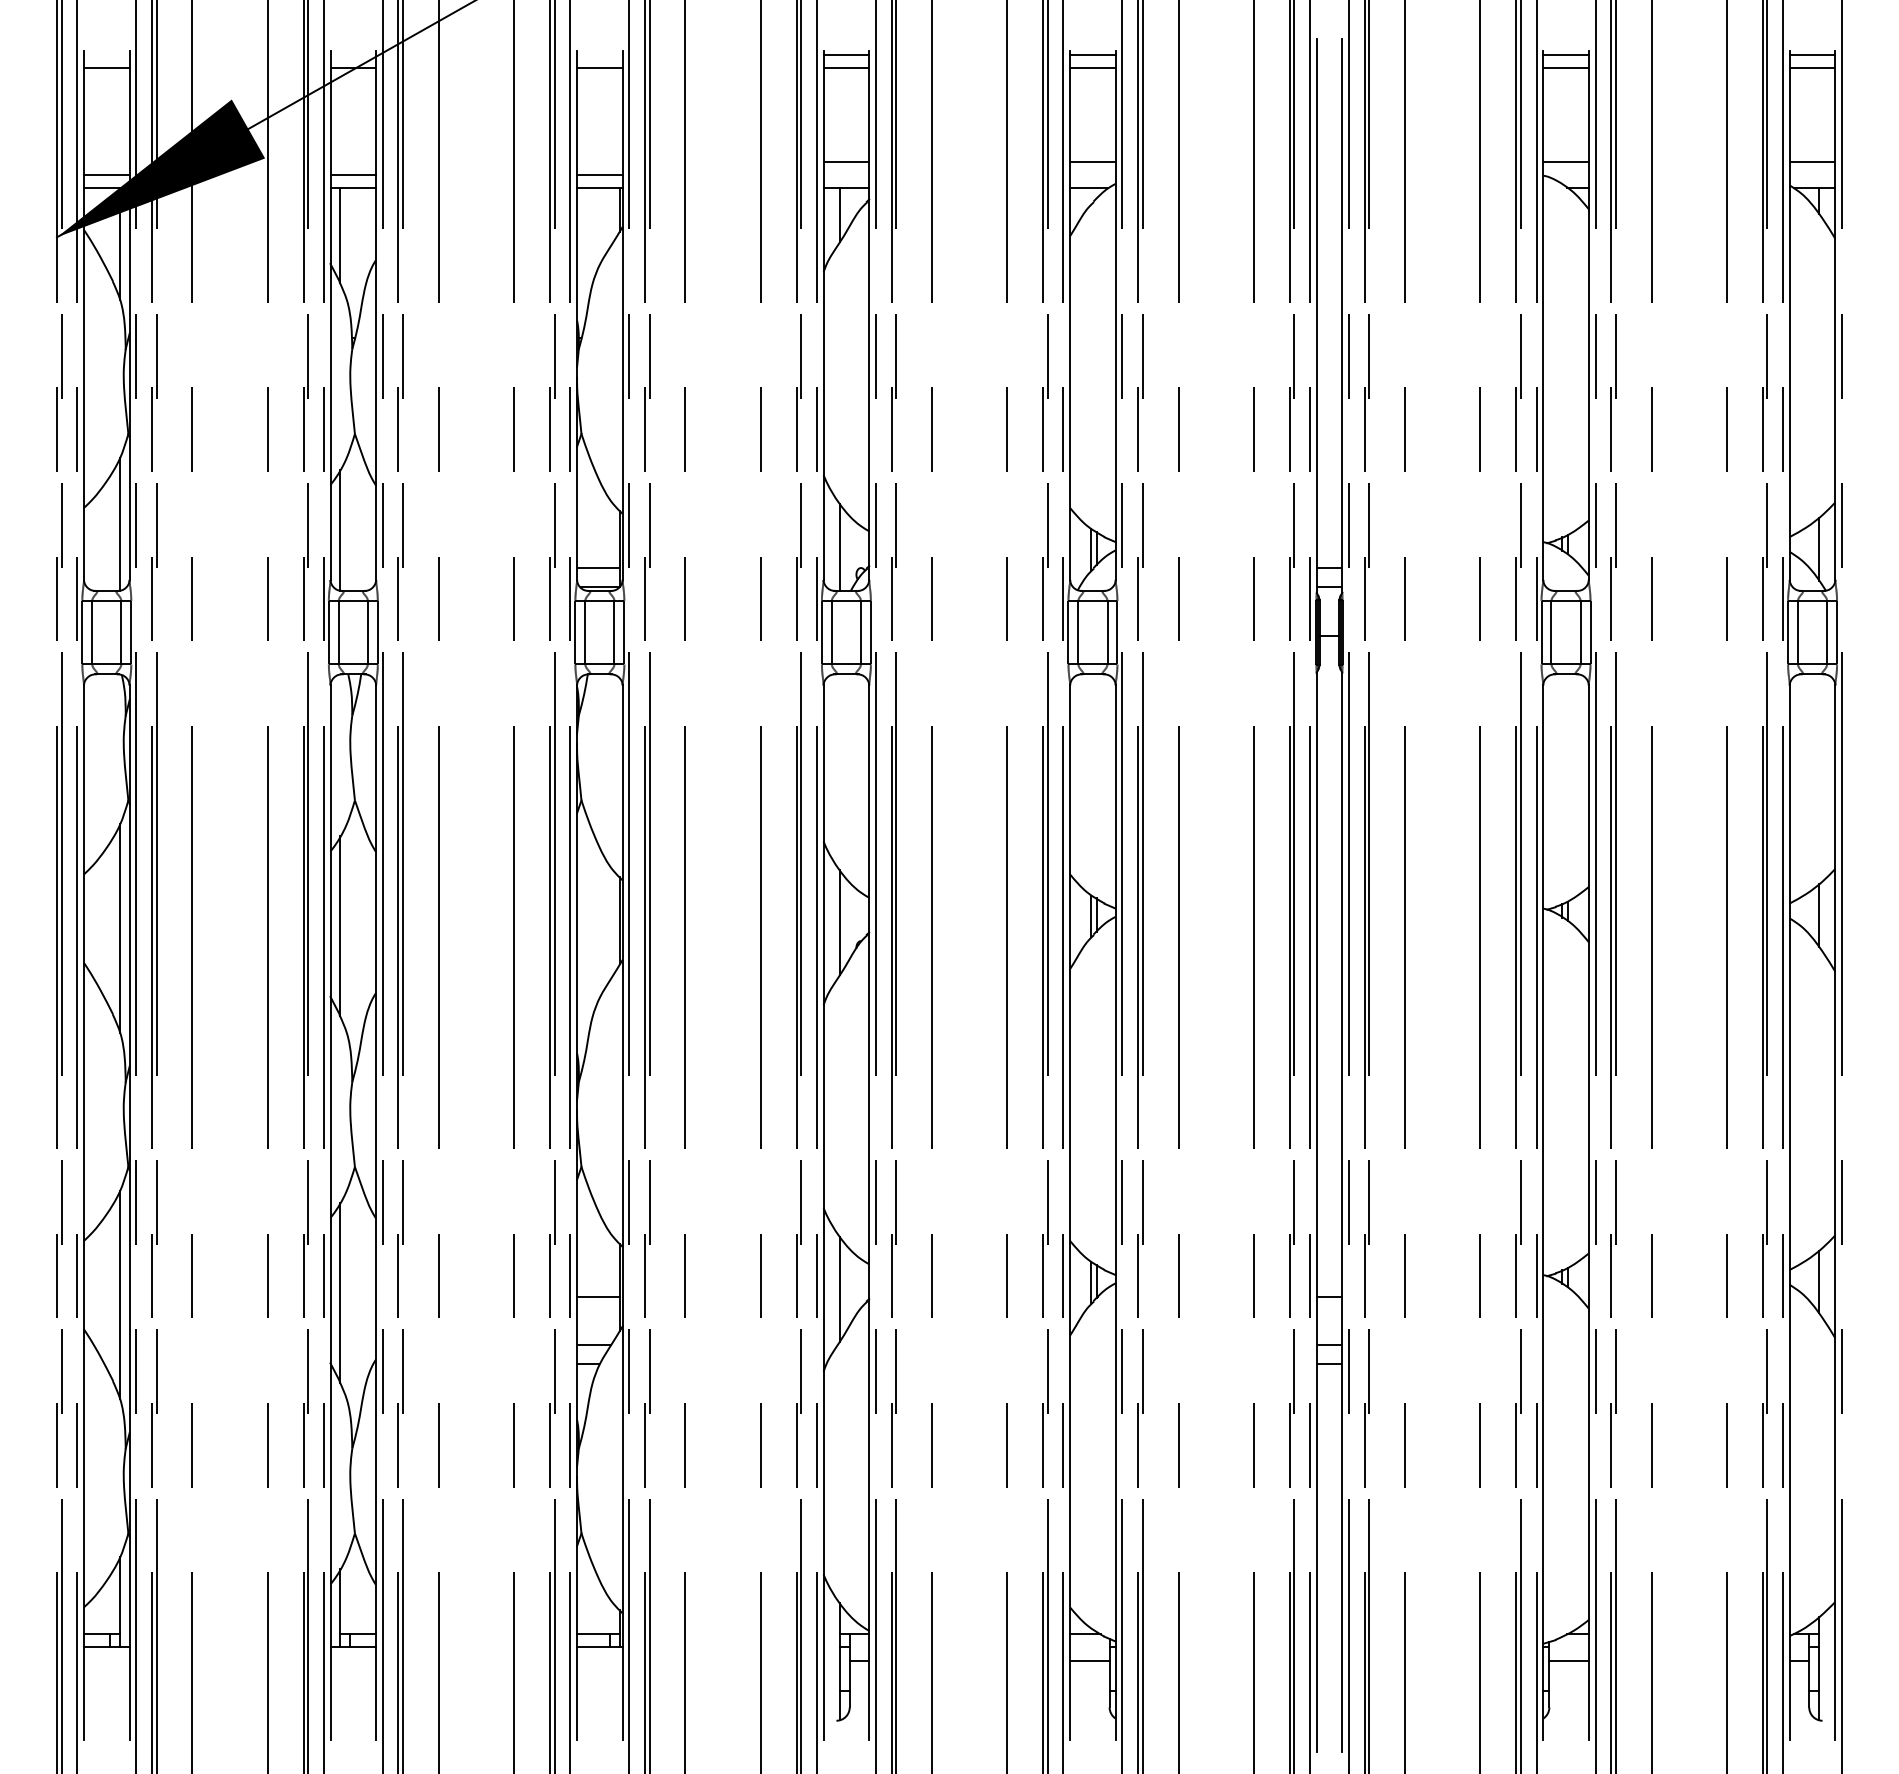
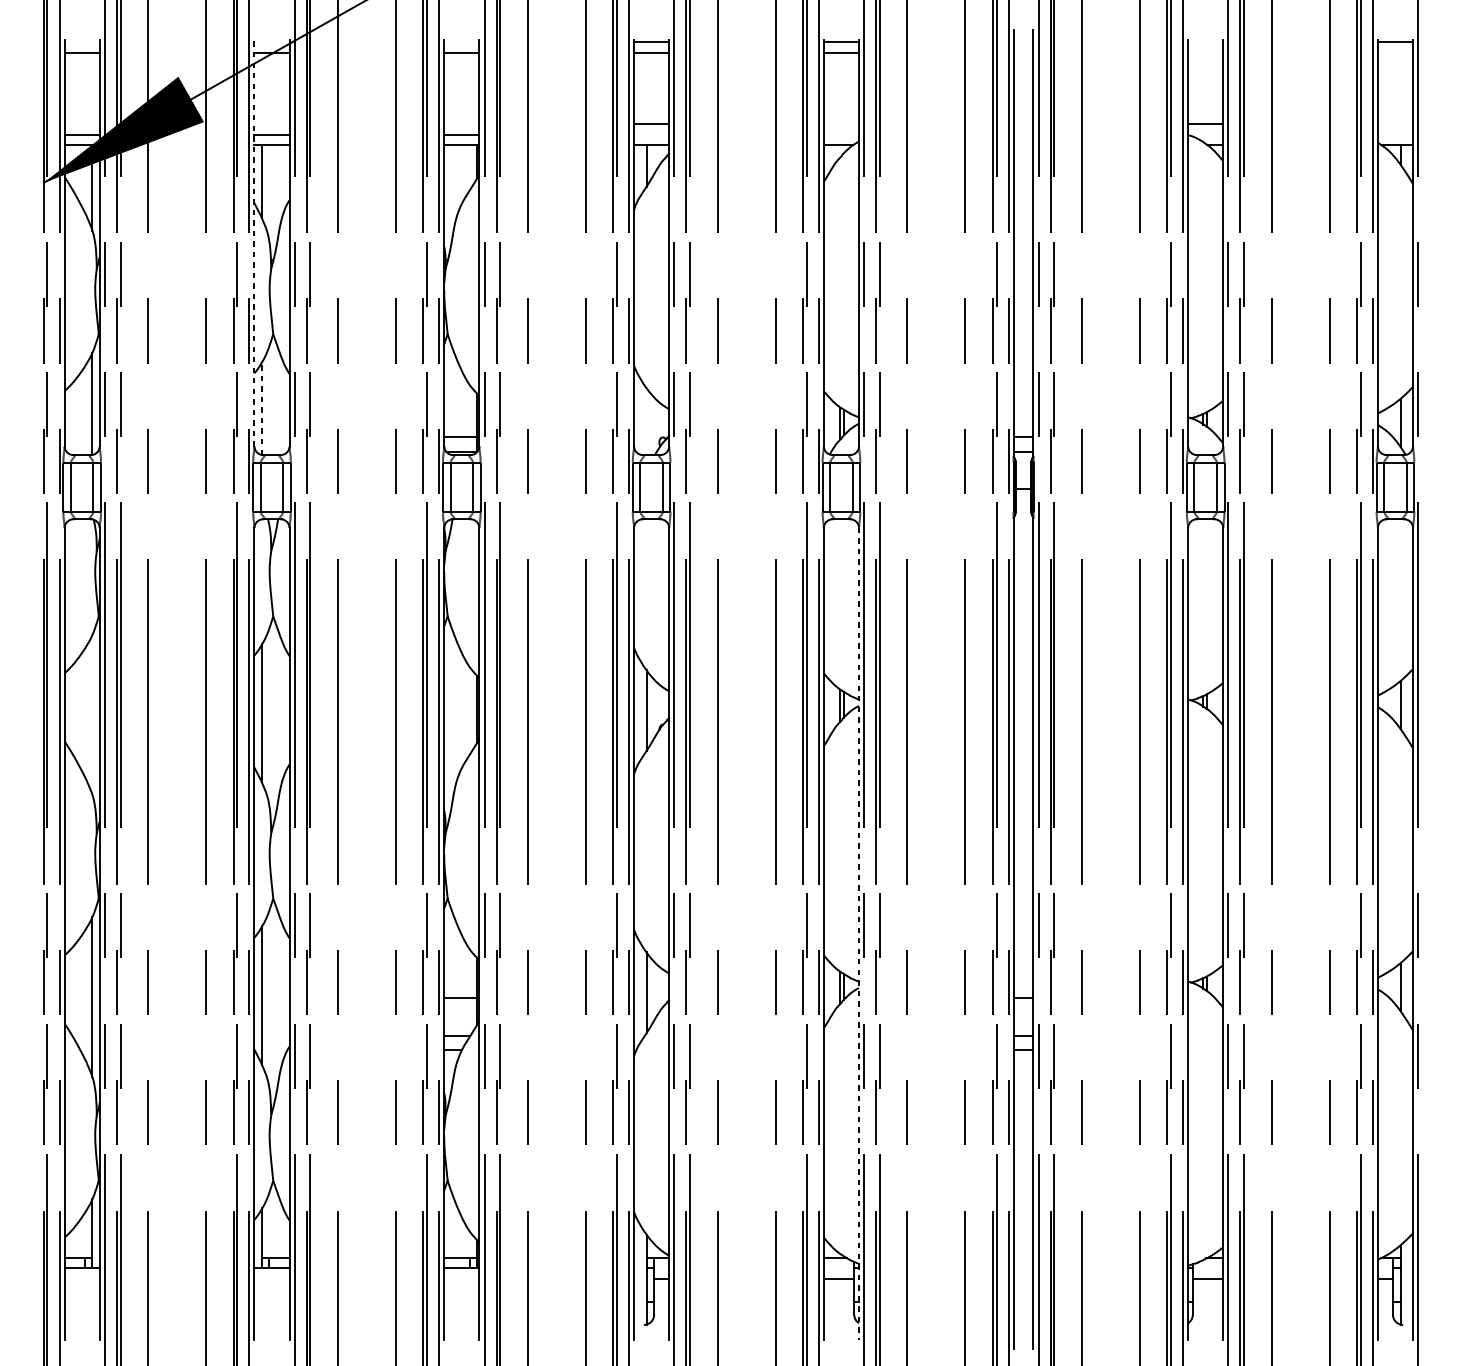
line: (1565, 54) -> (1205, 42), removed
line: (1565, 68) -> (1205, 52), removed
line: (1812, 68) -> (1395, 52), removed
line: (1092, 161) -> (841, 124), removed
line: (1812, 161) -> (1395, 124), removed
line: (330, 315) -> (254, 243), solid -> dashed
line: (340, 530) -> (262, 408), solid -> dashed
line: (839, 546) -> (646, 420), removed
line: (120, 928) -> (92, 714), removed
line: (1115, 1213) -> (858, 934), solid -> dashed

